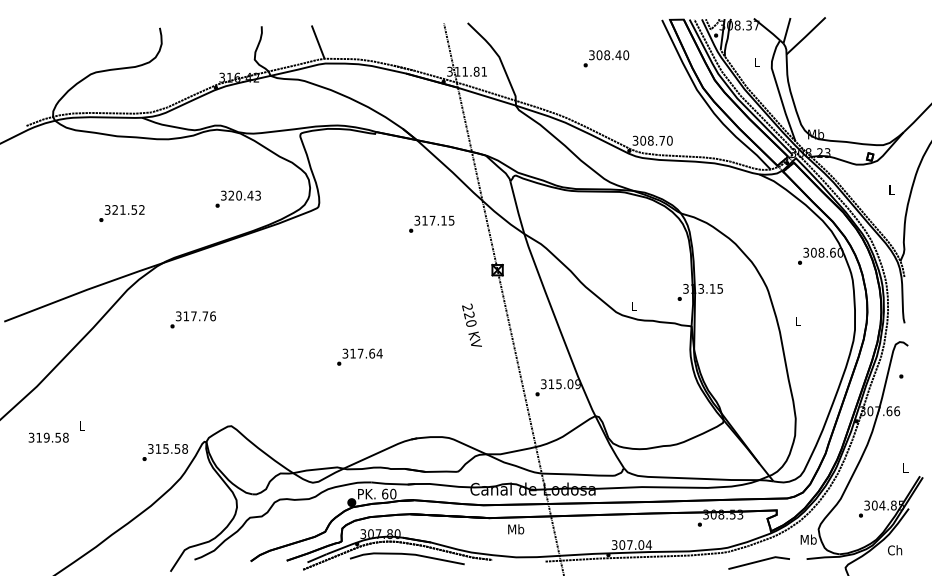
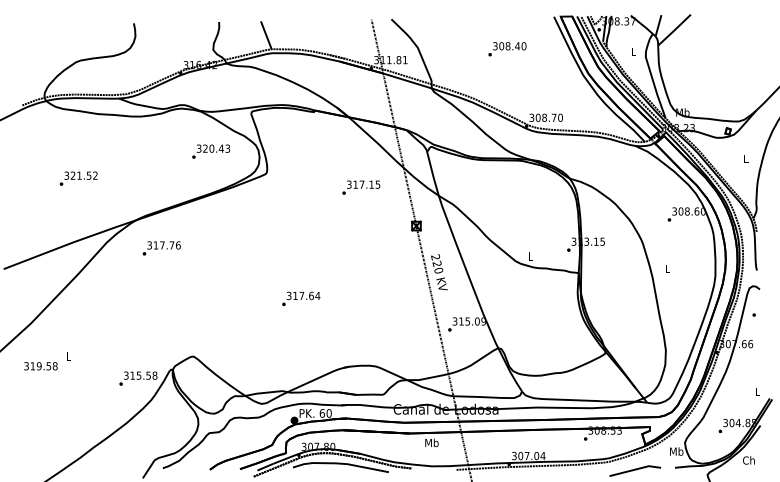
text: (237, 198) -> (210, 151), moved
text: (121, 213) -> (78, 178), moved
text: (192, 319) -> (161, 248), moved
text: (471, 324) -> (438, 271), moved

